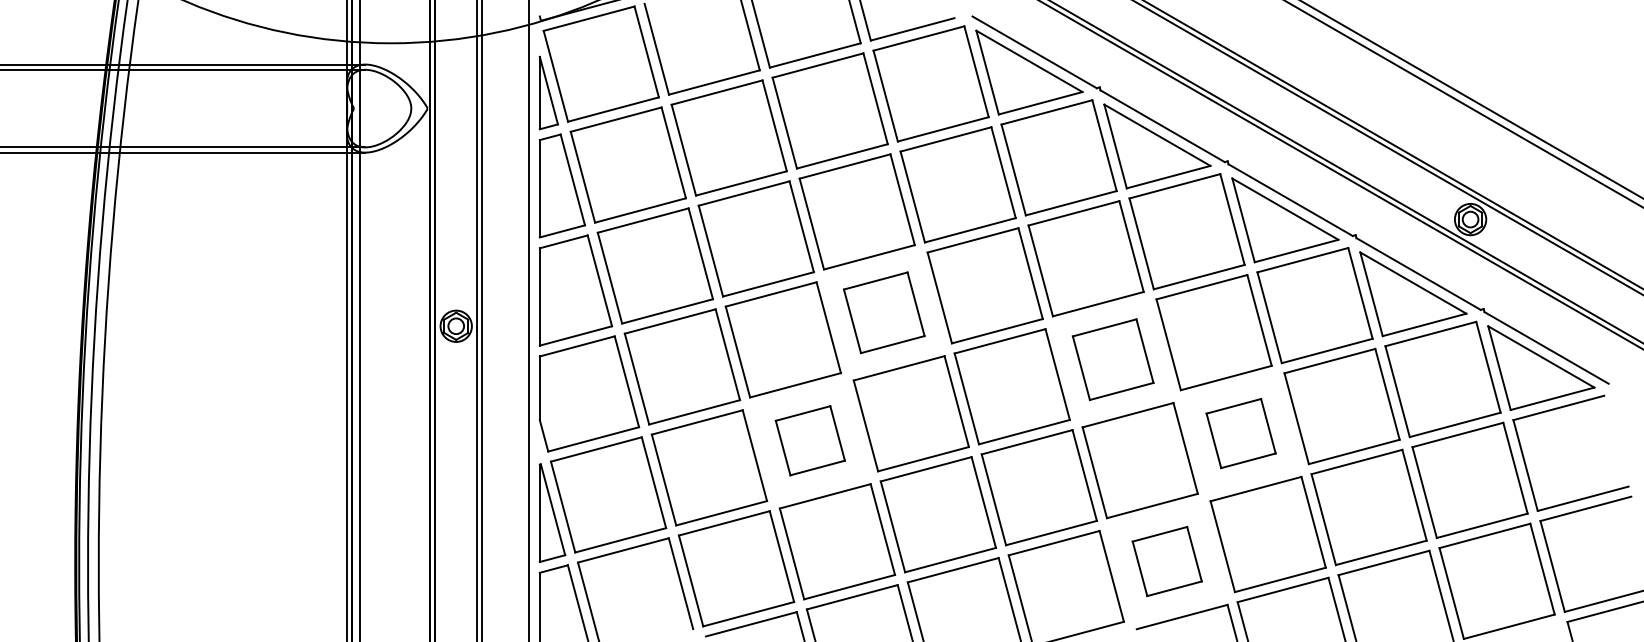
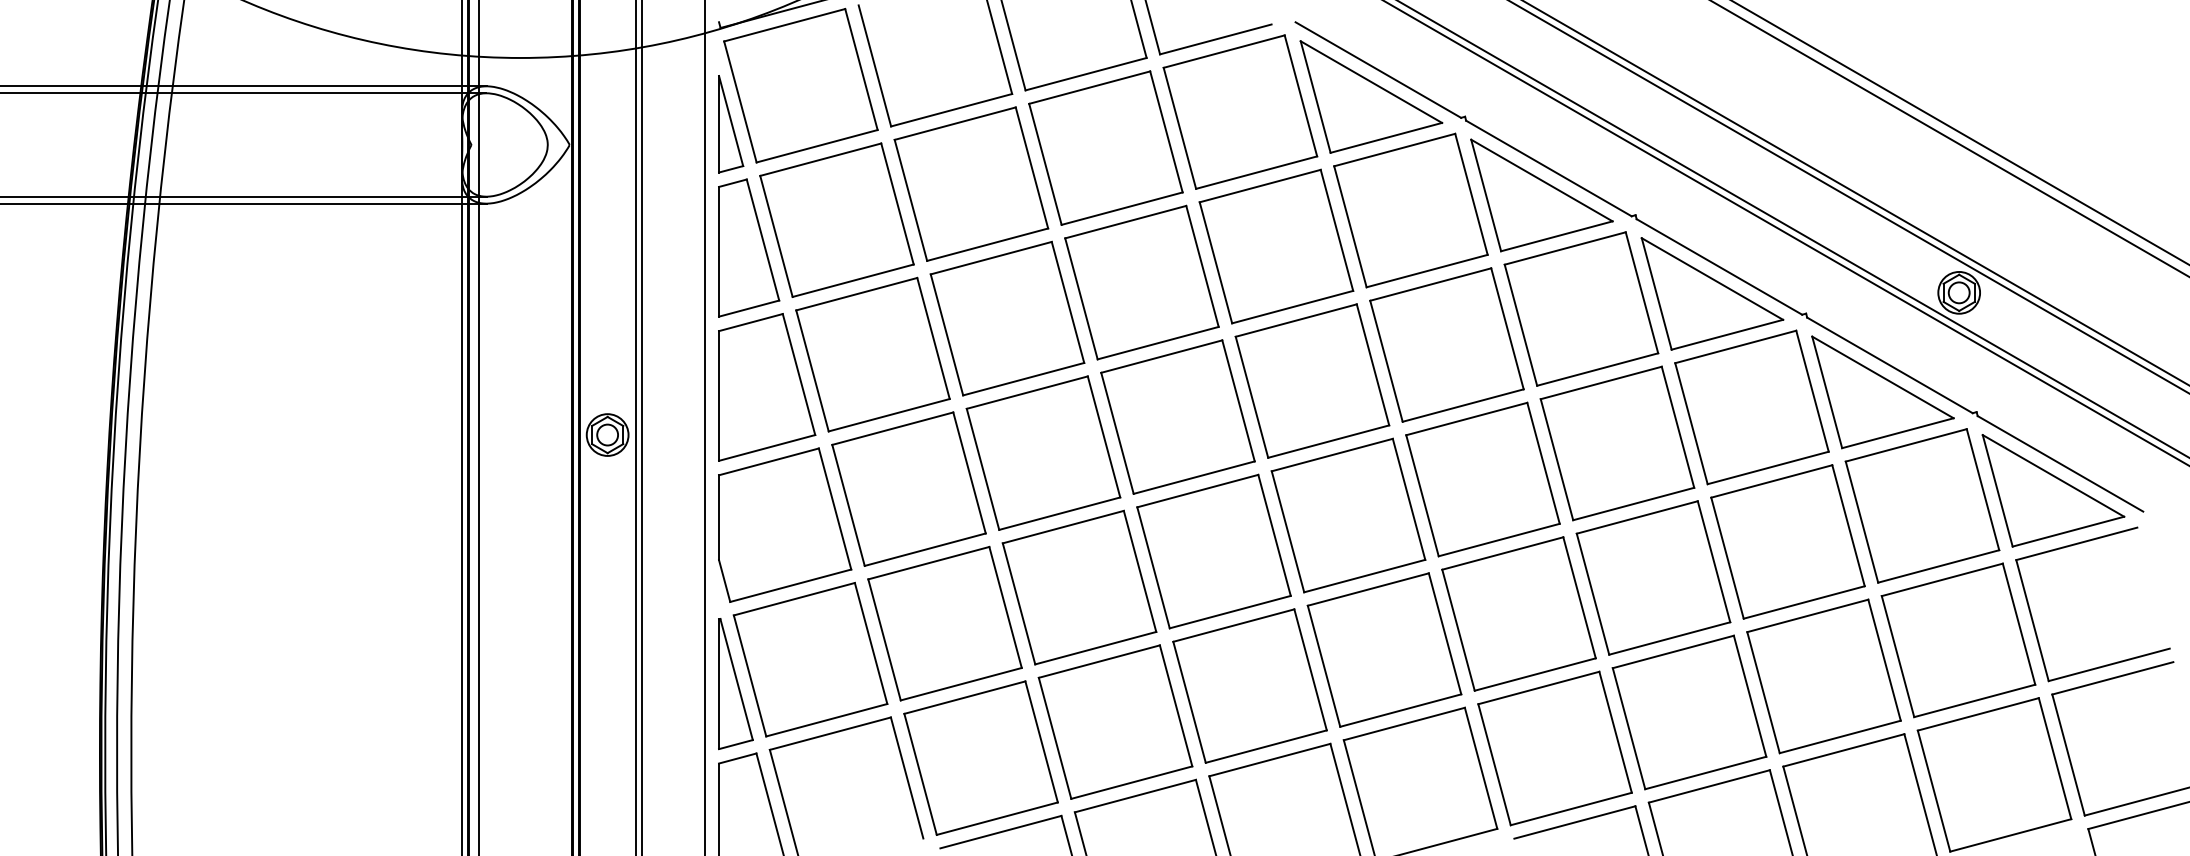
part: (883, 312) -> (1177, 416), size x1.43
part: (1112, 359) -> (1482, 479), size x1.43
part: (1241, 433) -> (1653, 577), size x1.67
part: (810, 440) -> (1079, 587), size x1.67
part: (1166, 561) -> (1554, 748), size x1.67

